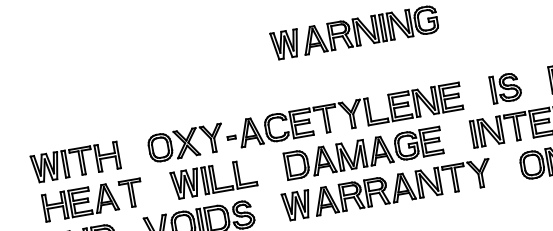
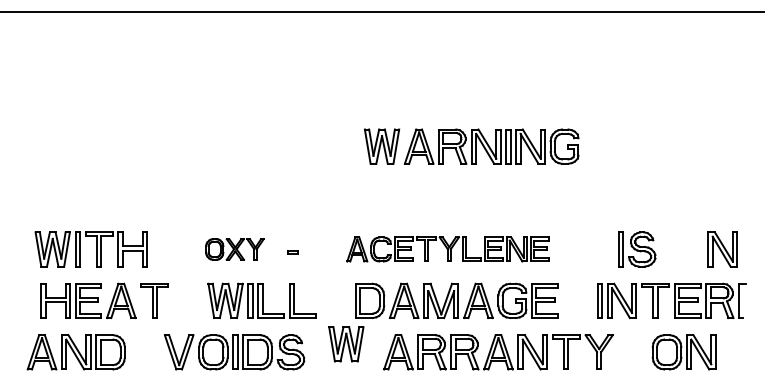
part: (505, 88) -> (637, 249), moved
part: (349, 115) -> (447, 249), size x0.7
part: (185, 143) -> (234, 249), size x0.6
part: (297, 205) -> (346, 344), moved

